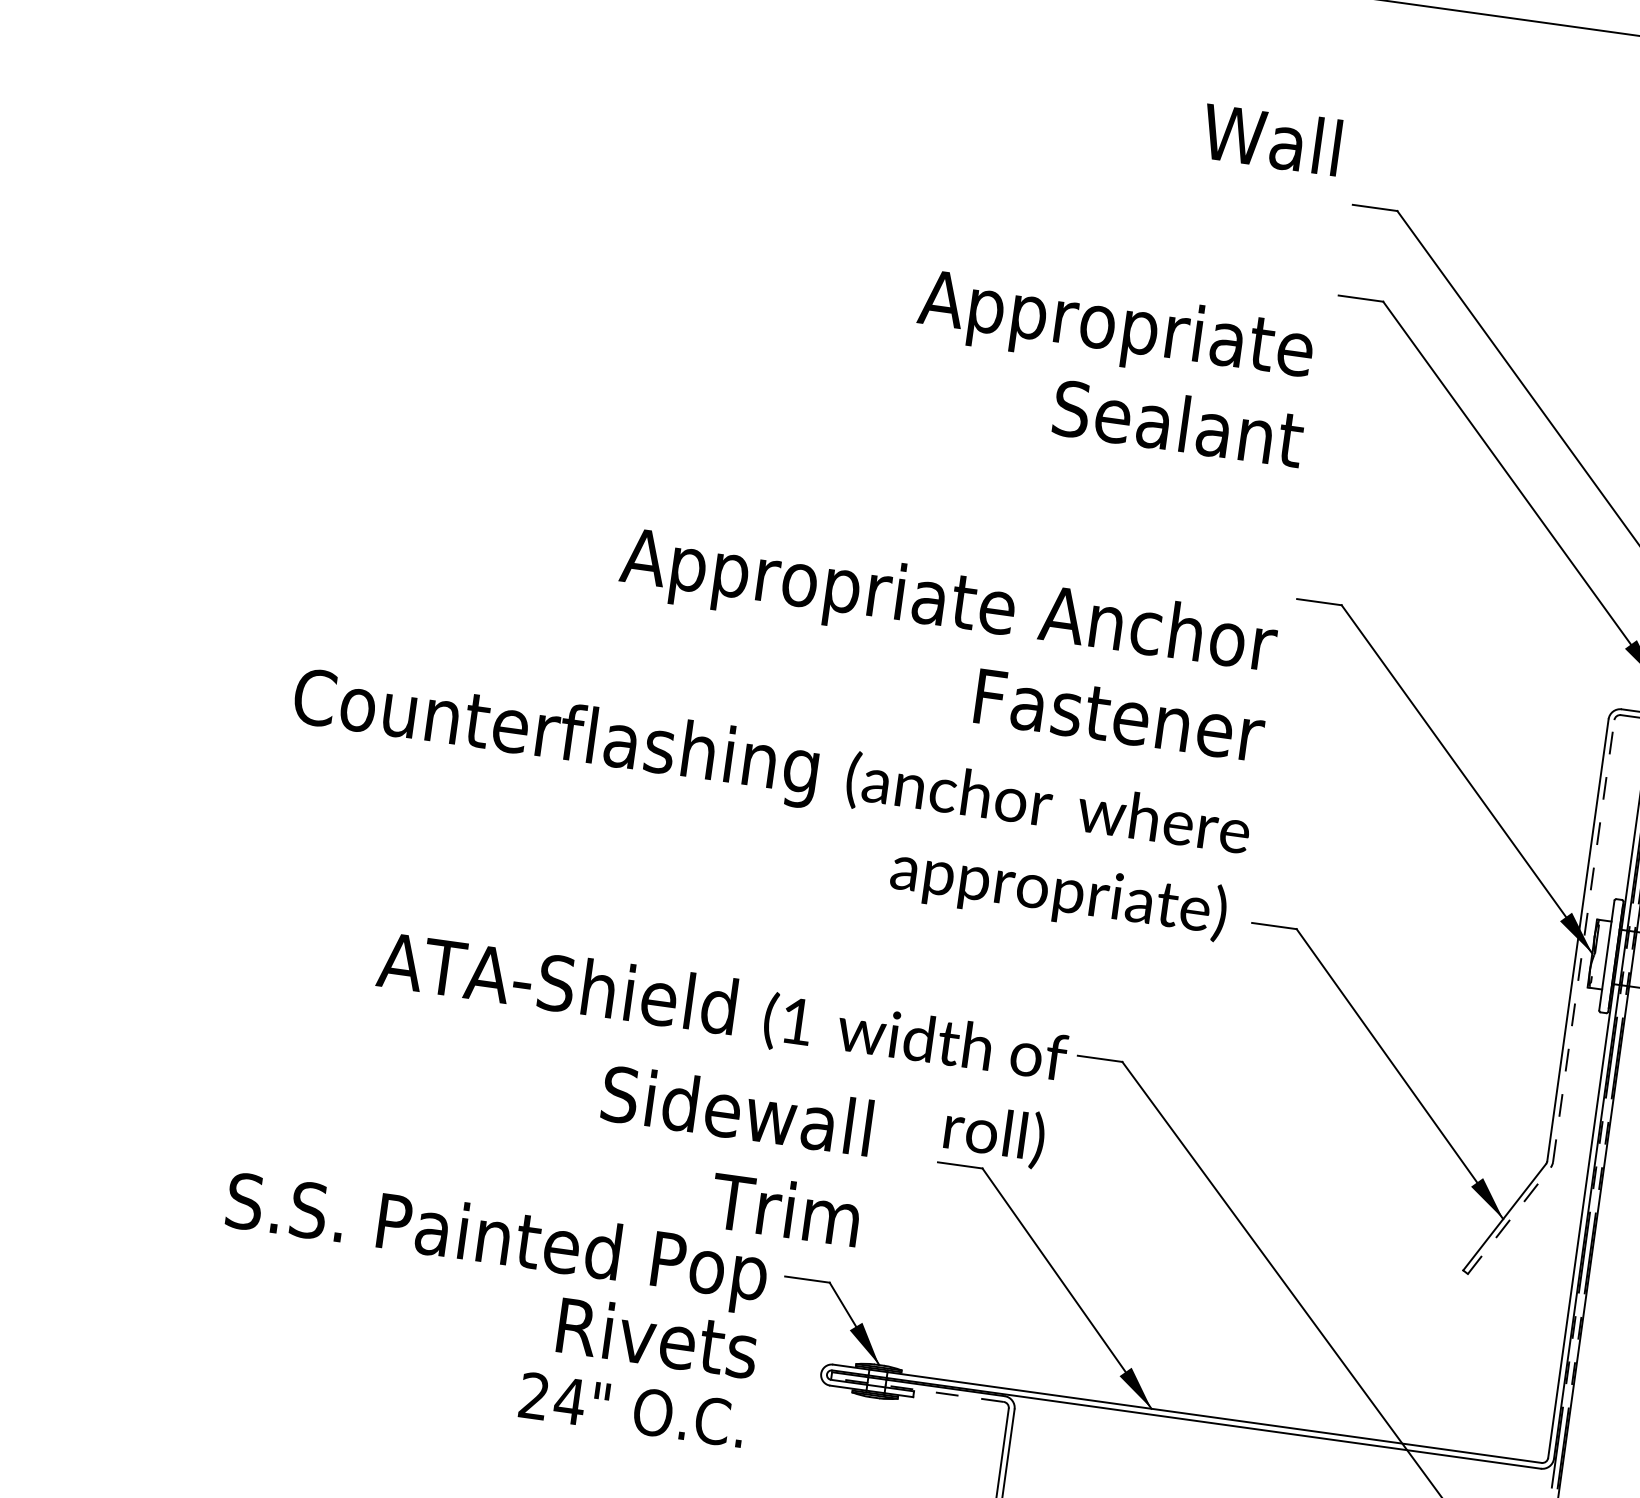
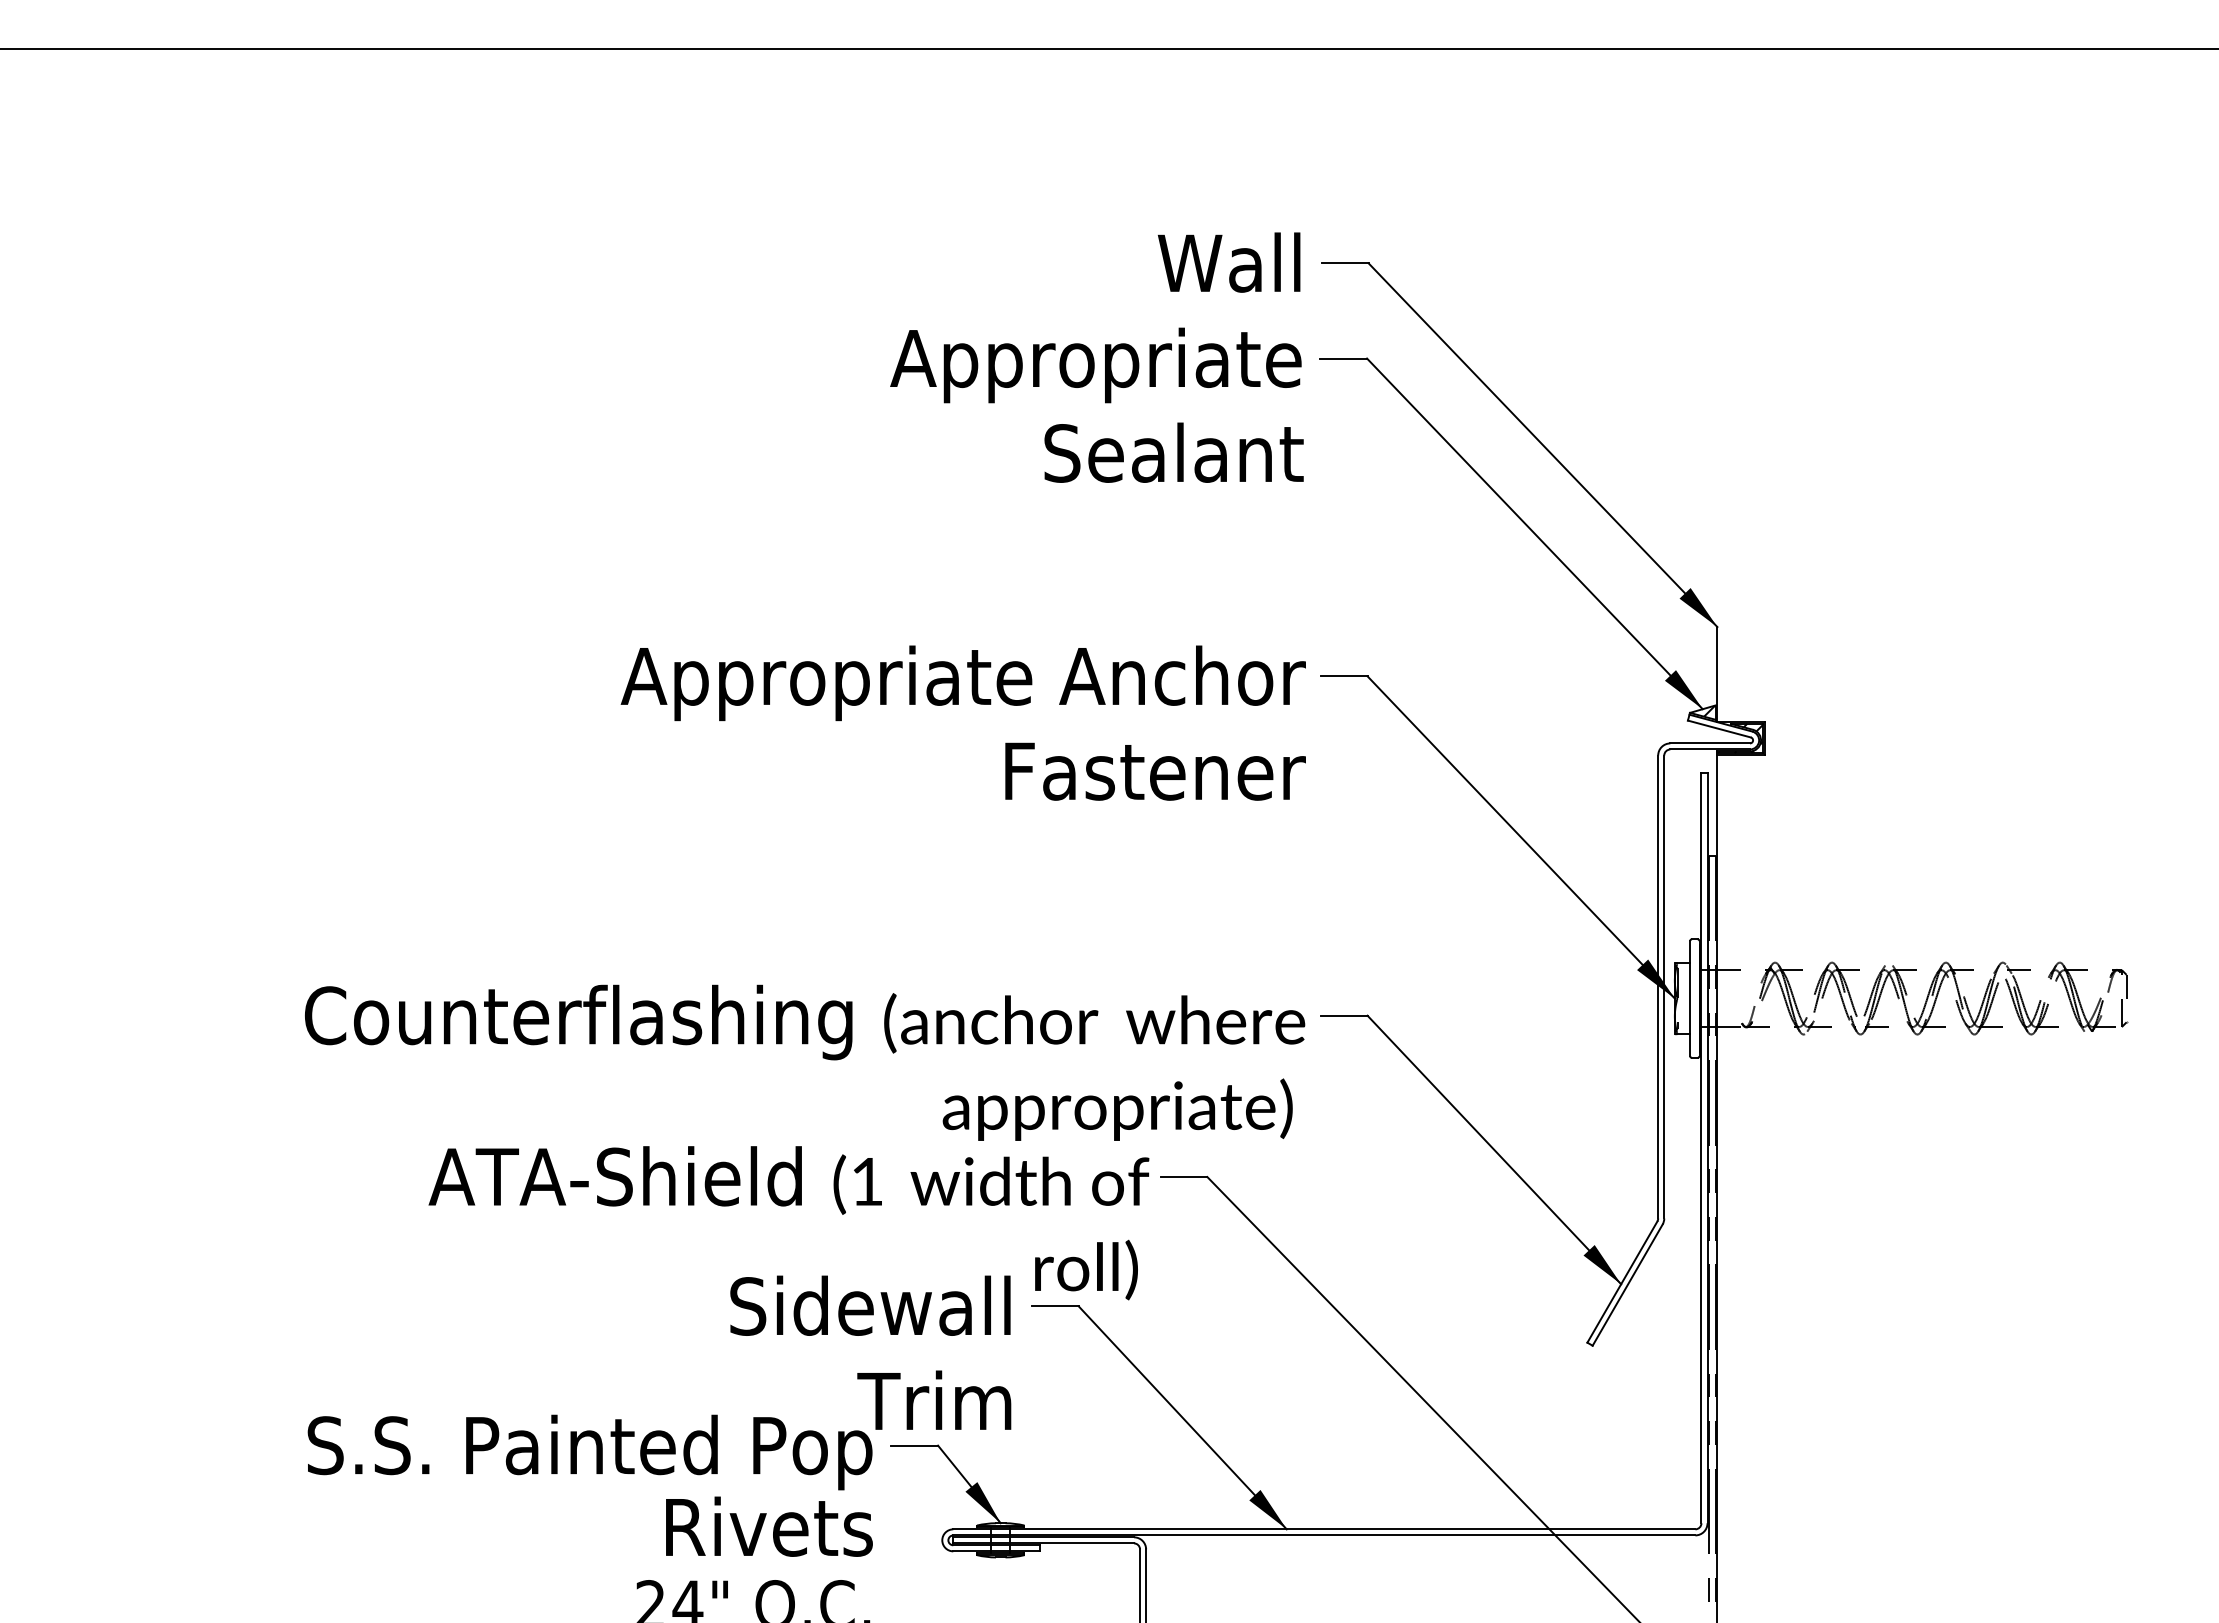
text: (1270, 139) -> (1228, 262), moved
text: (1110, 367) -> (1096, 404), moved
text: (942, 643) -> (962, 722), moved
text: (766, 805) -> (805, 1062), moved
line: (1584, 940) -> (1664, 986), dashed -> solid
text: (731, 1155) -> (870, 1352), moved
line: (1509, 1221) -> (1627, 1285), dashed -> solid
line: (917, 1390) -> (1043, 1543), dashed -> solid

